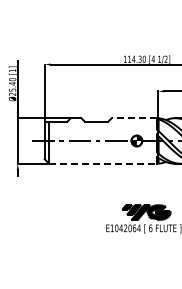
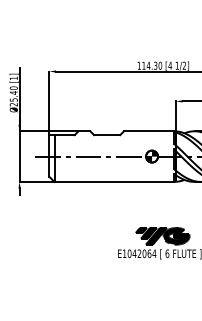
line: (134, 118) -> (149, 131), dashed -> solid
line: (103, 163) -> (114, 181), dashed -> solid

